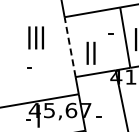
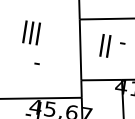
text: (35, 37) -> (30, 32), moved
line: (70, 47) -> (80, 50), dashed -> solid
text: (90, 52) -> (104, 44), moved

